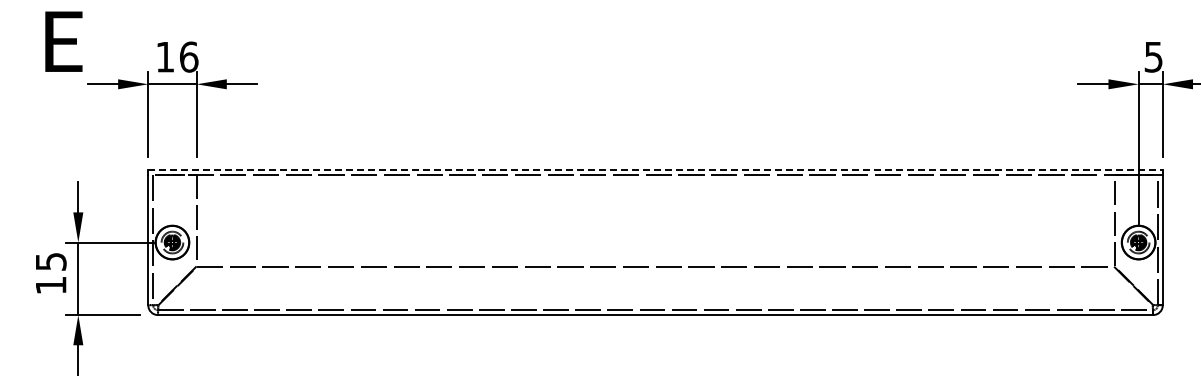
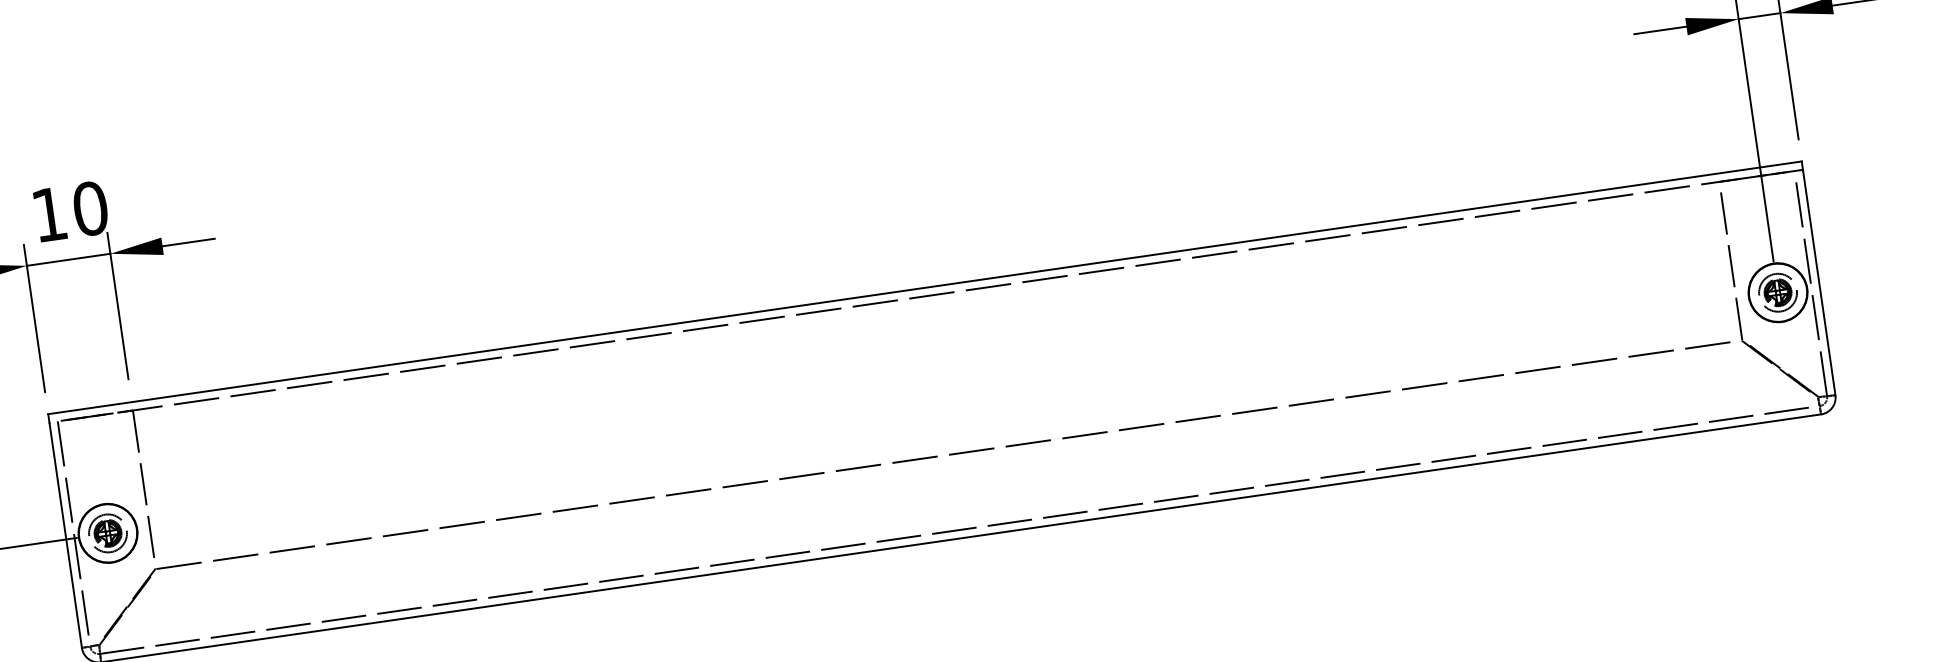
text: (188, 56) -> (89, 207), 16 -> 10
line: (656, 170) -> (926, 288), dashed -> solid

